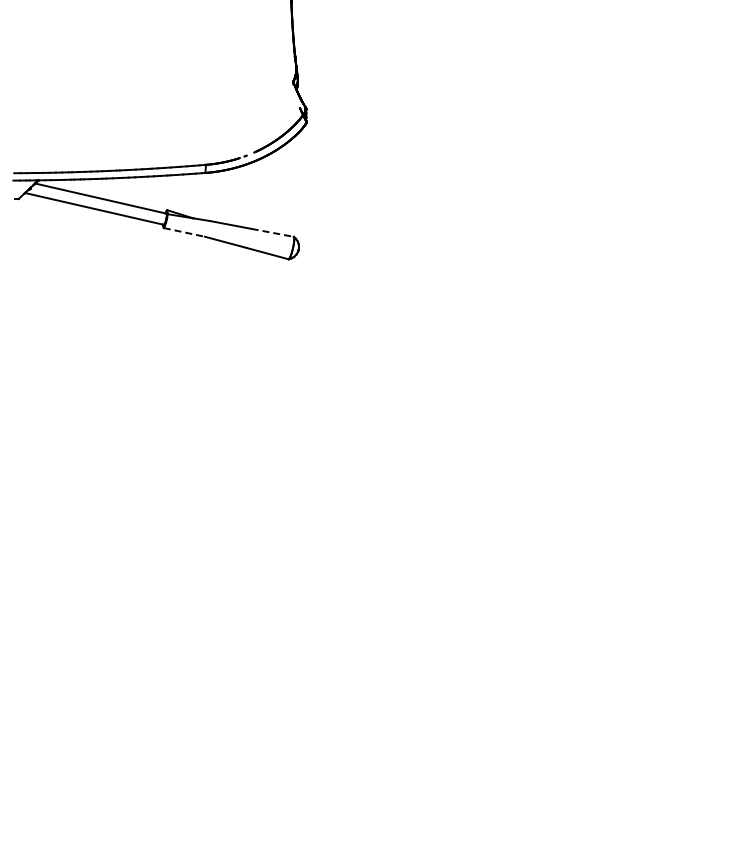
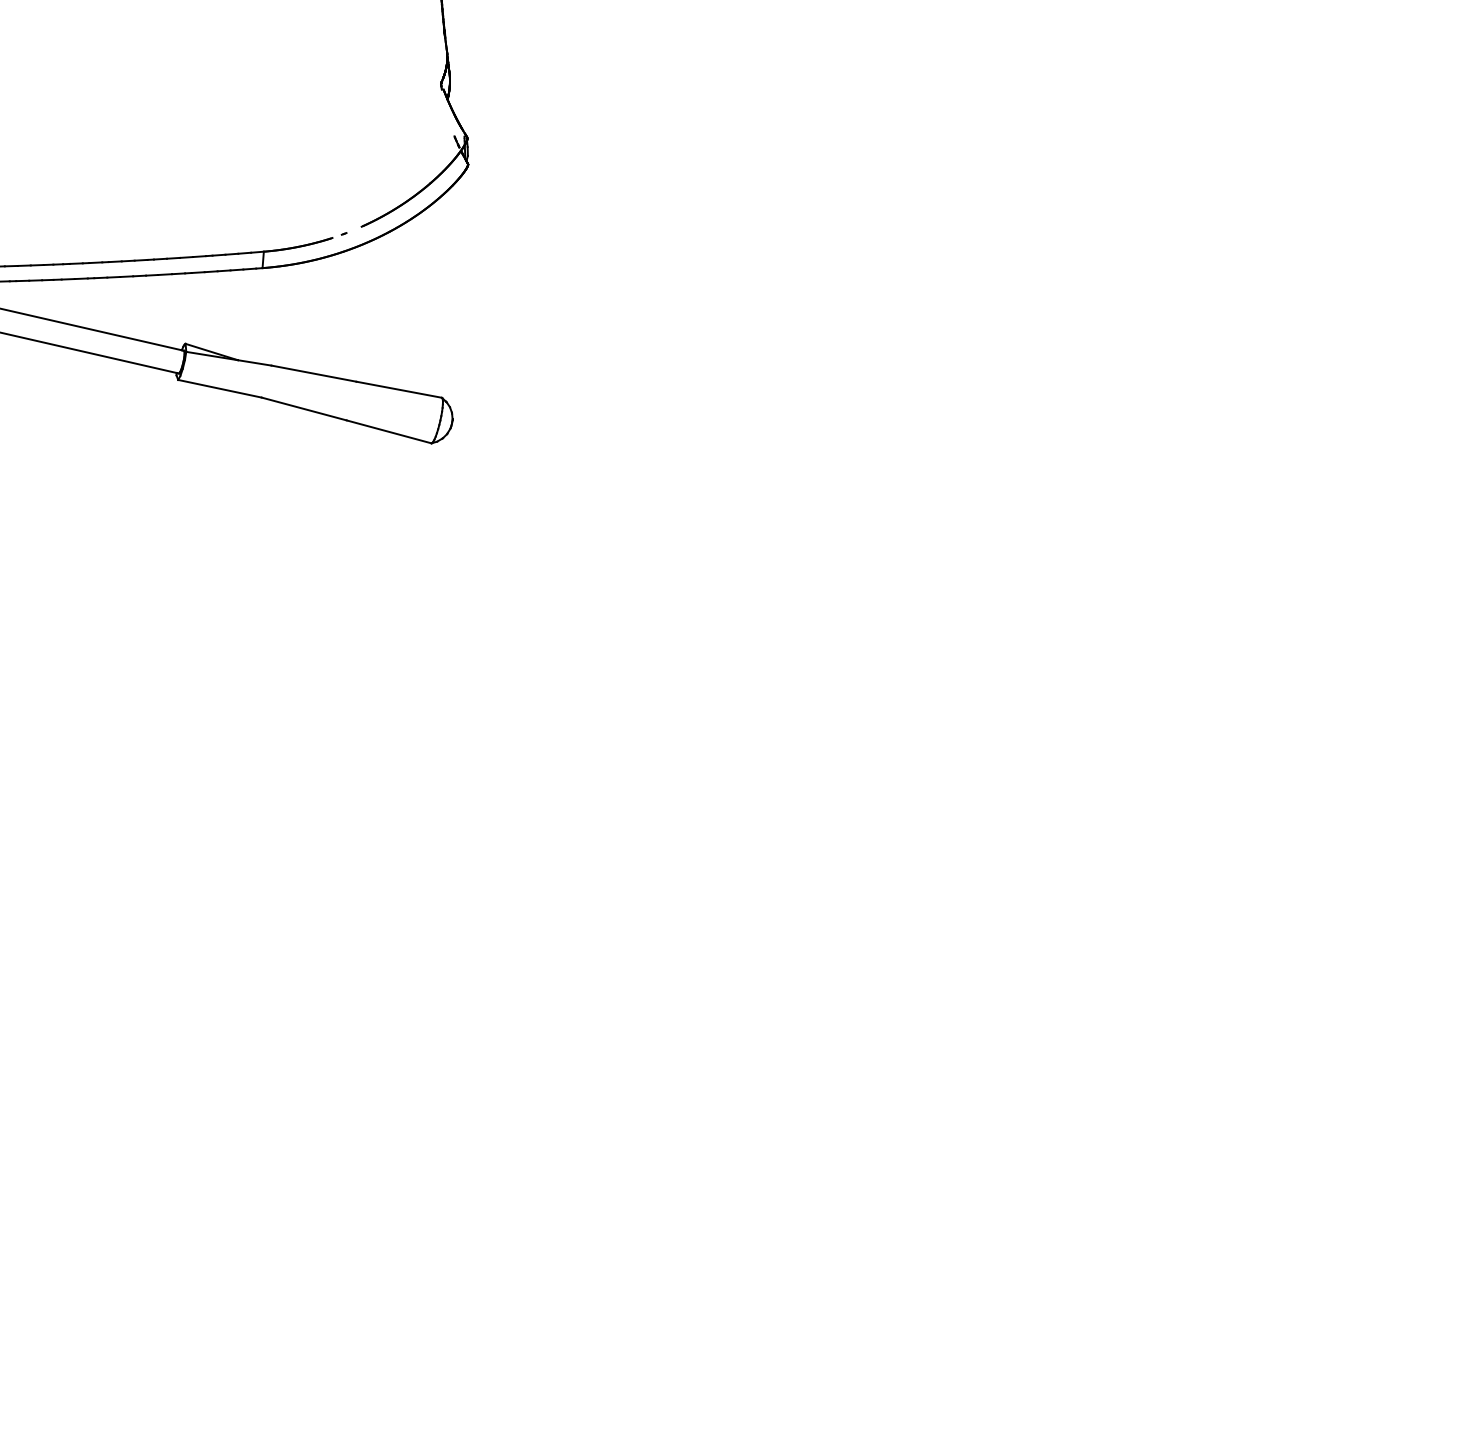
line: (184, 232) -> (220, 388), dashed -> solid
line: (273, 232) -> (400, 388), dashed -> solid

